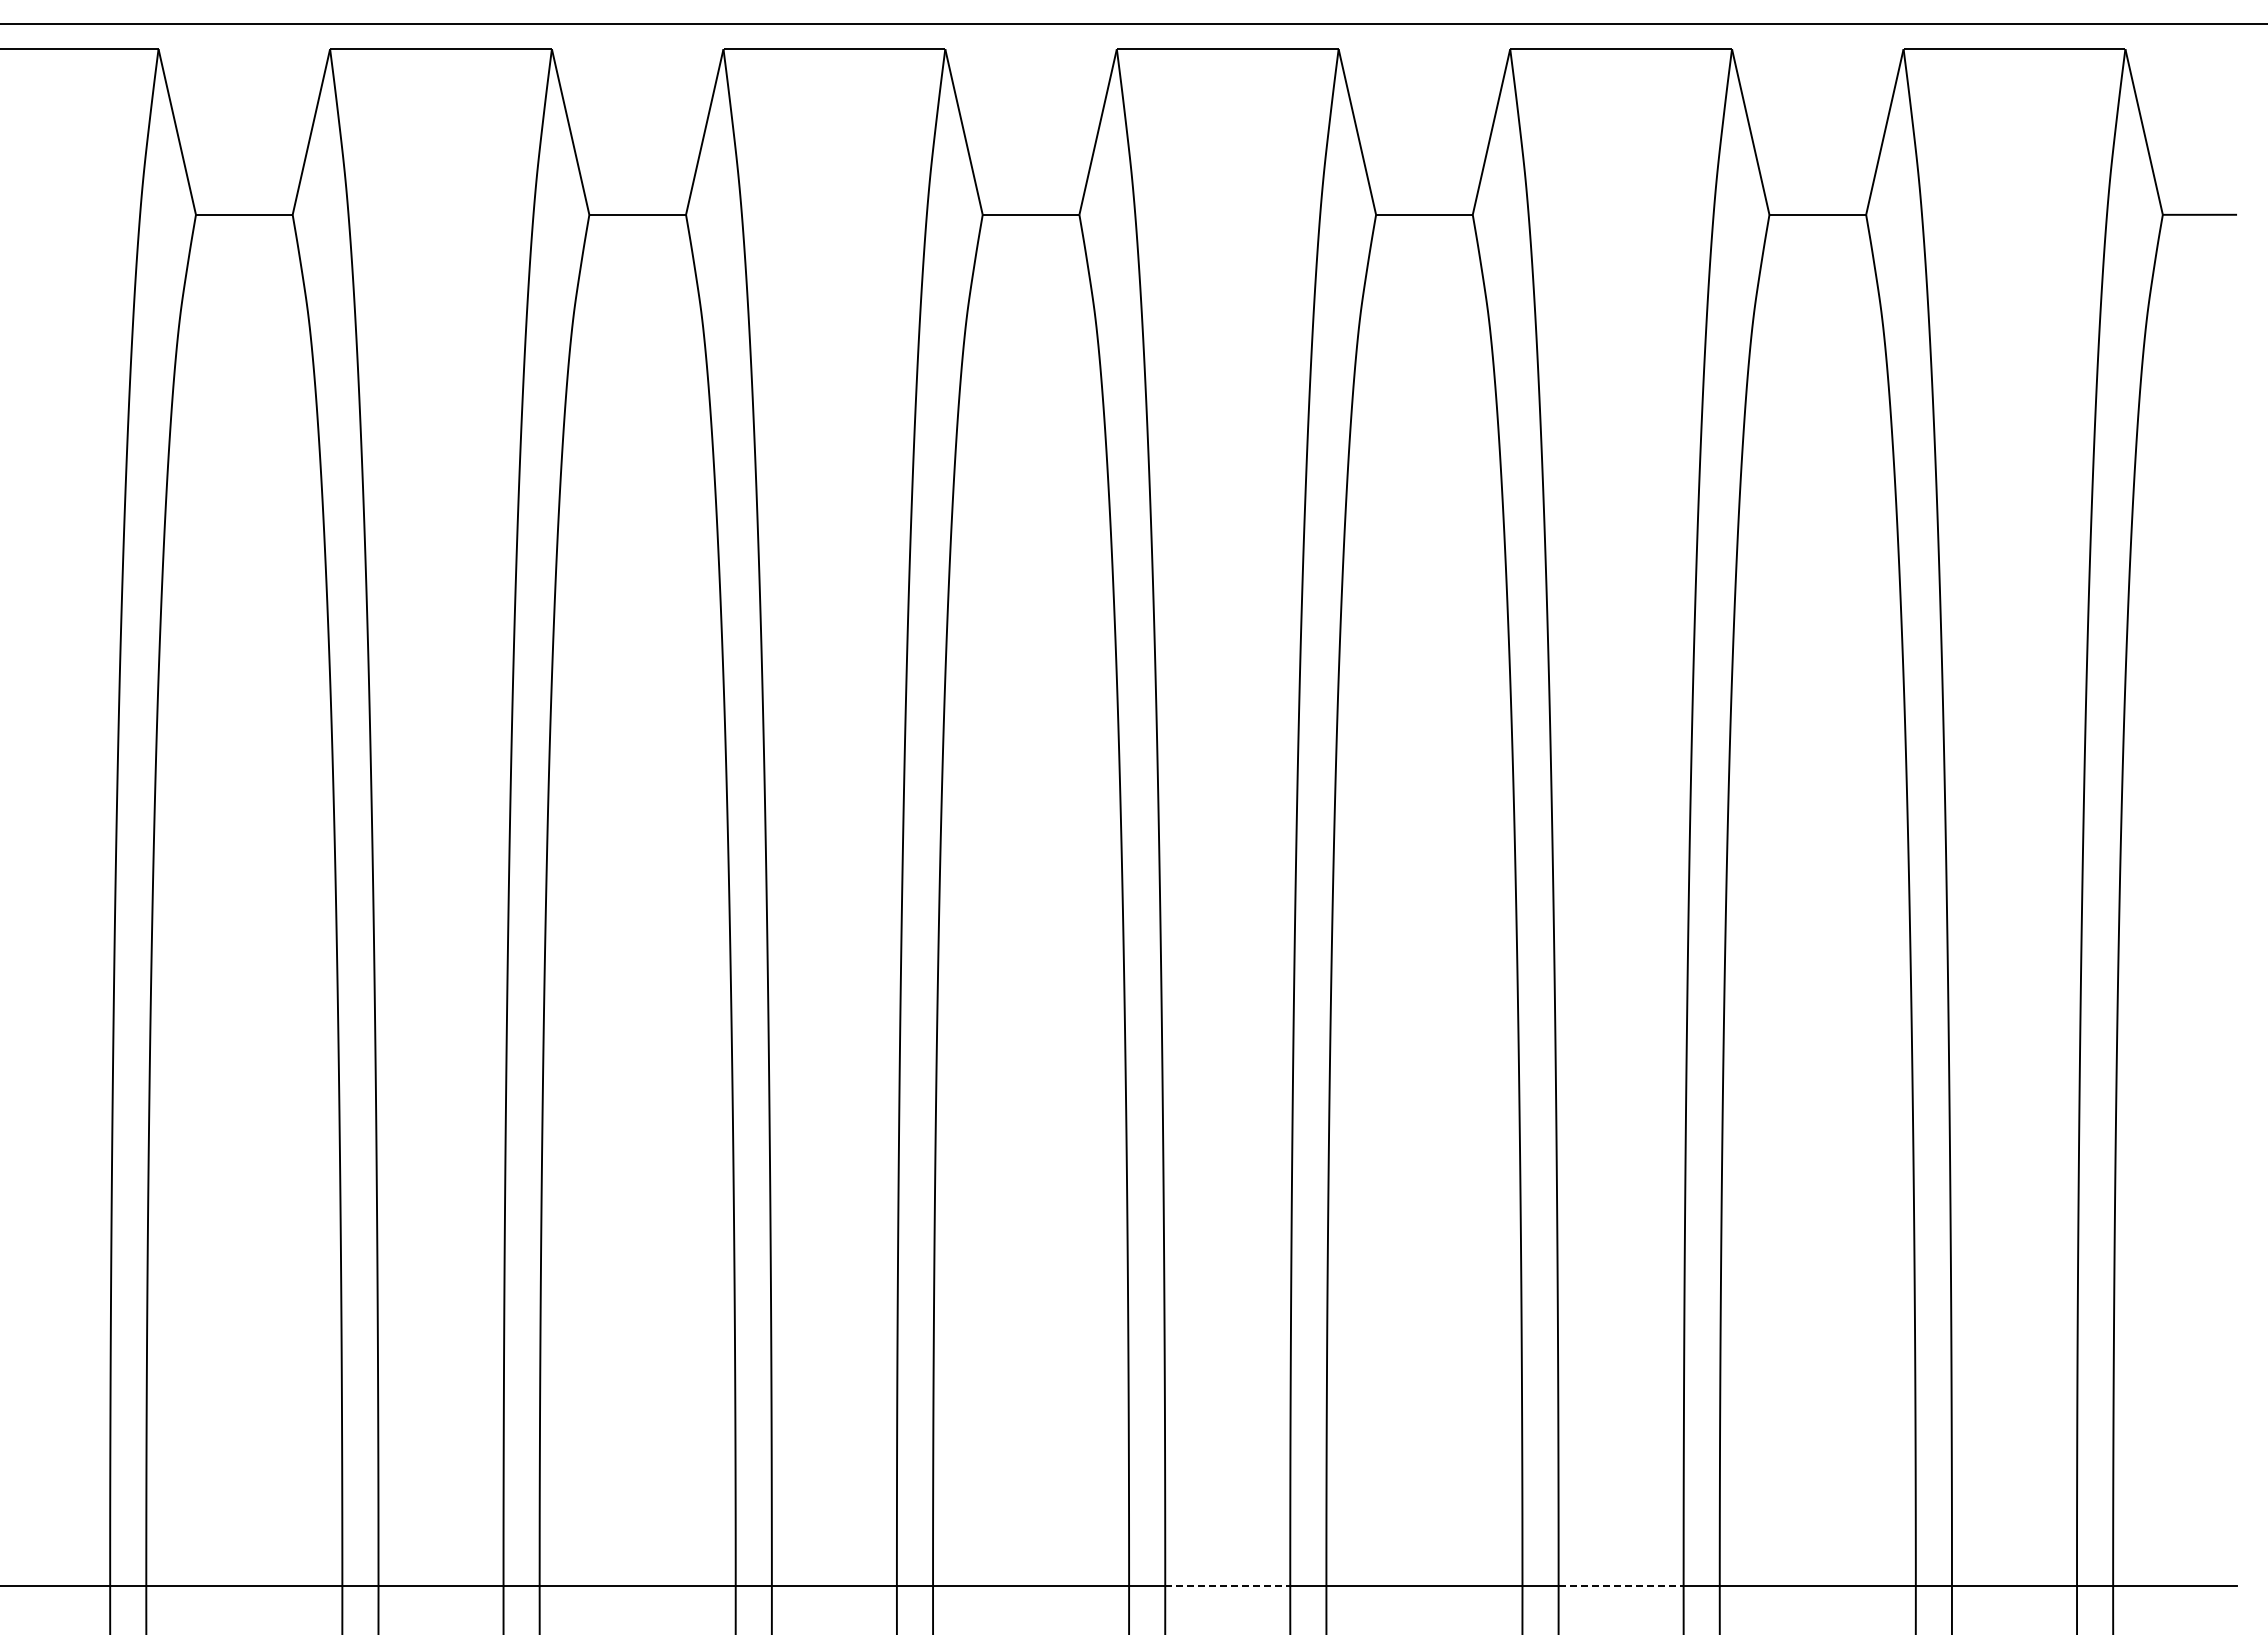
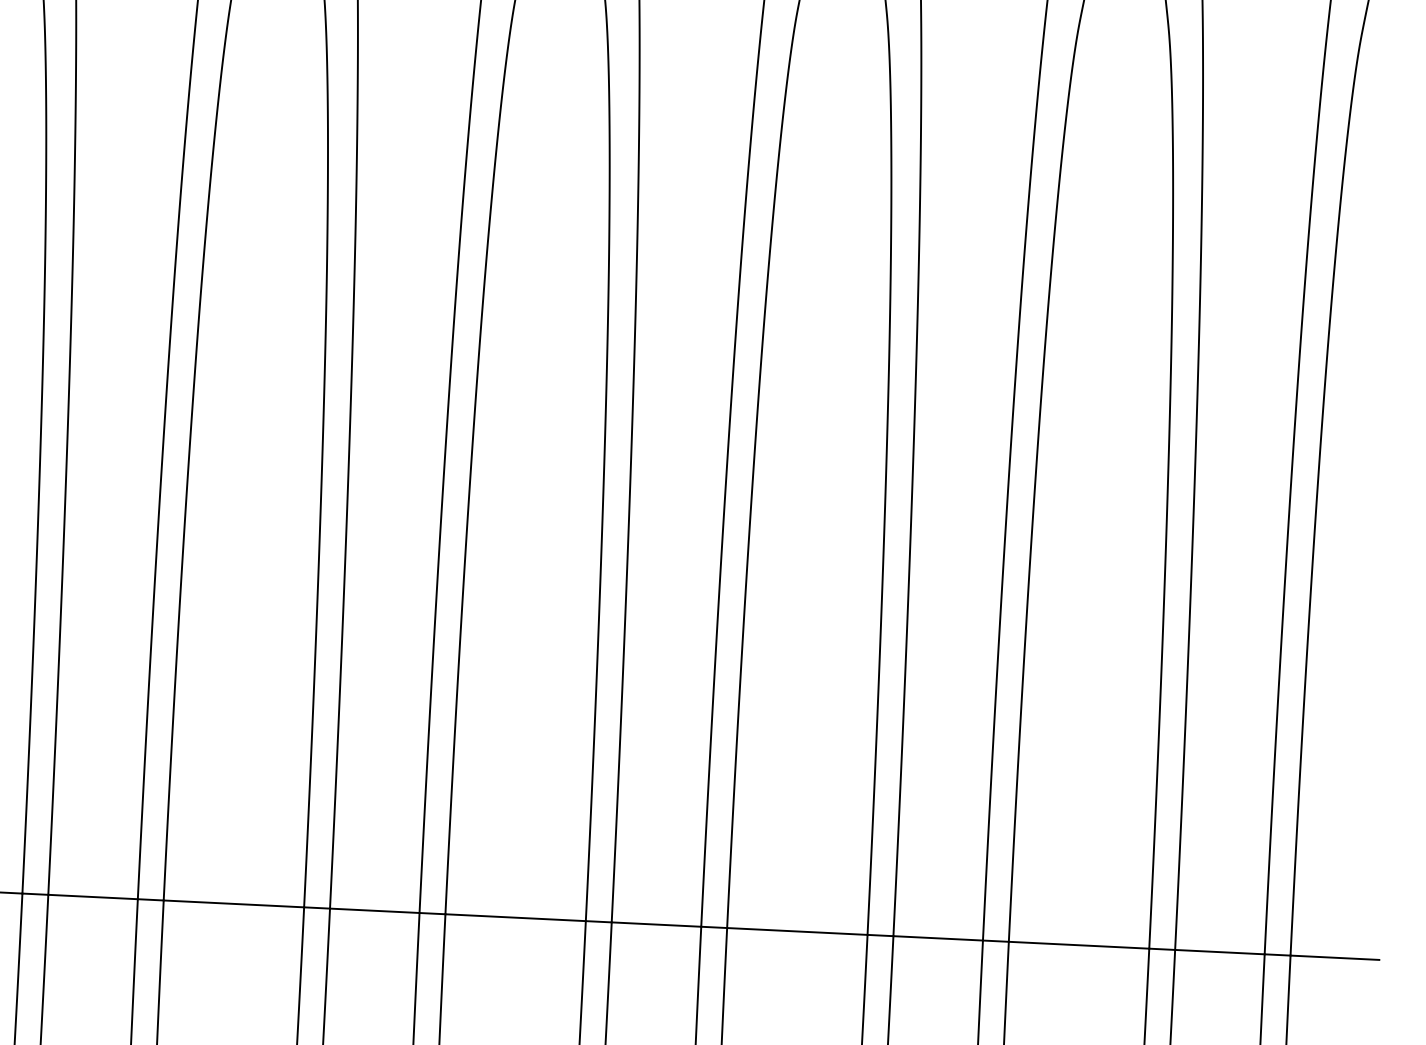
line: (1227, 1585) -> (656, 924), dashed -> solid
line: (1621, 1585) -> (938, 938), dashed -> solid

